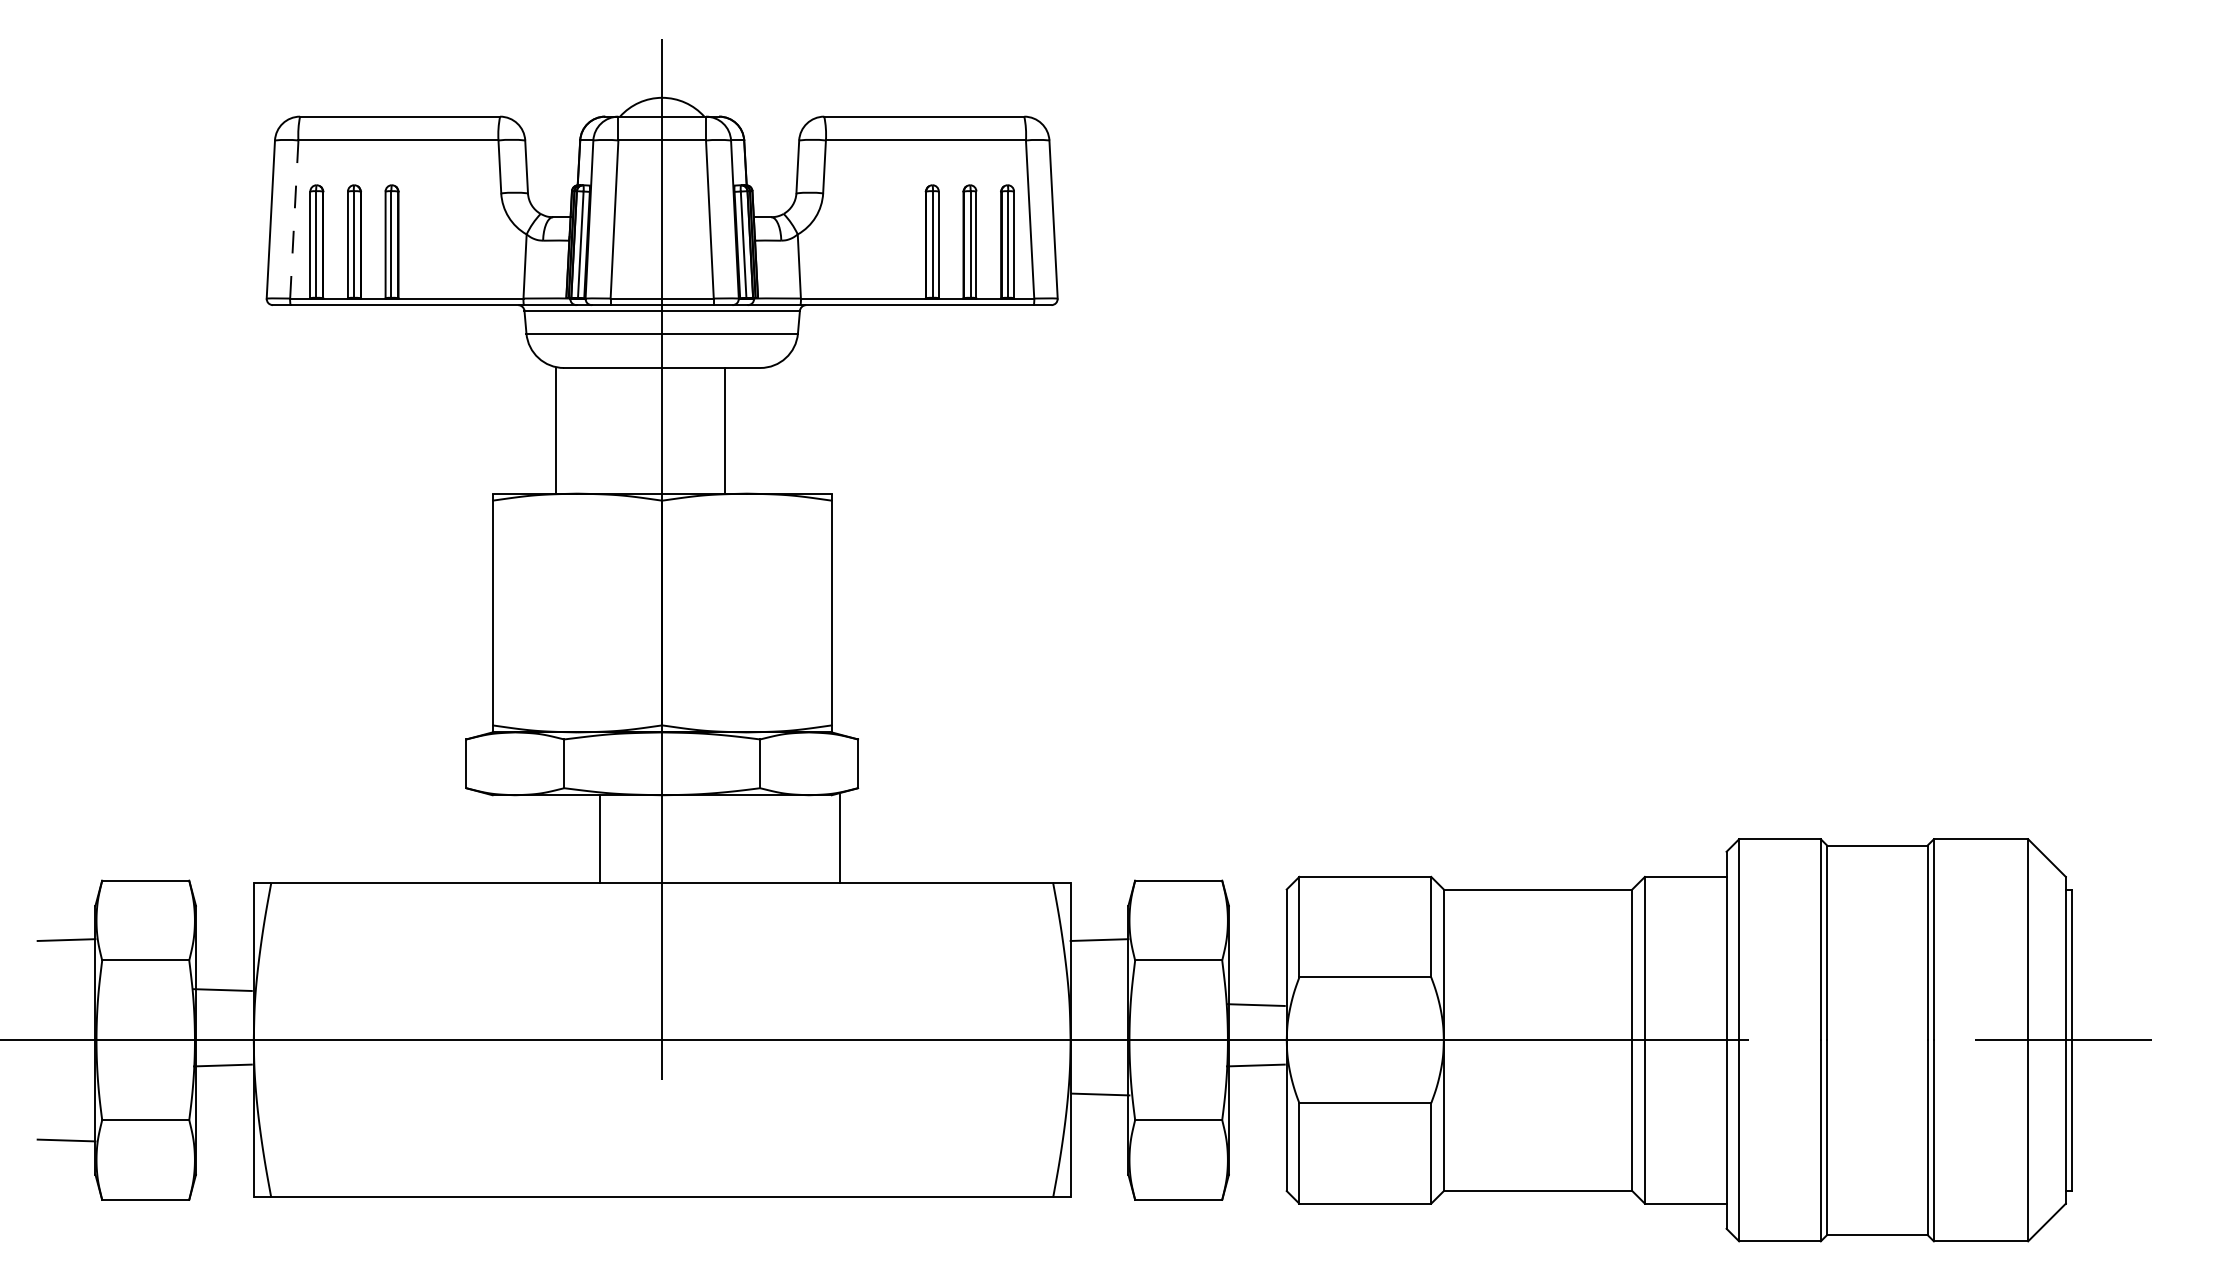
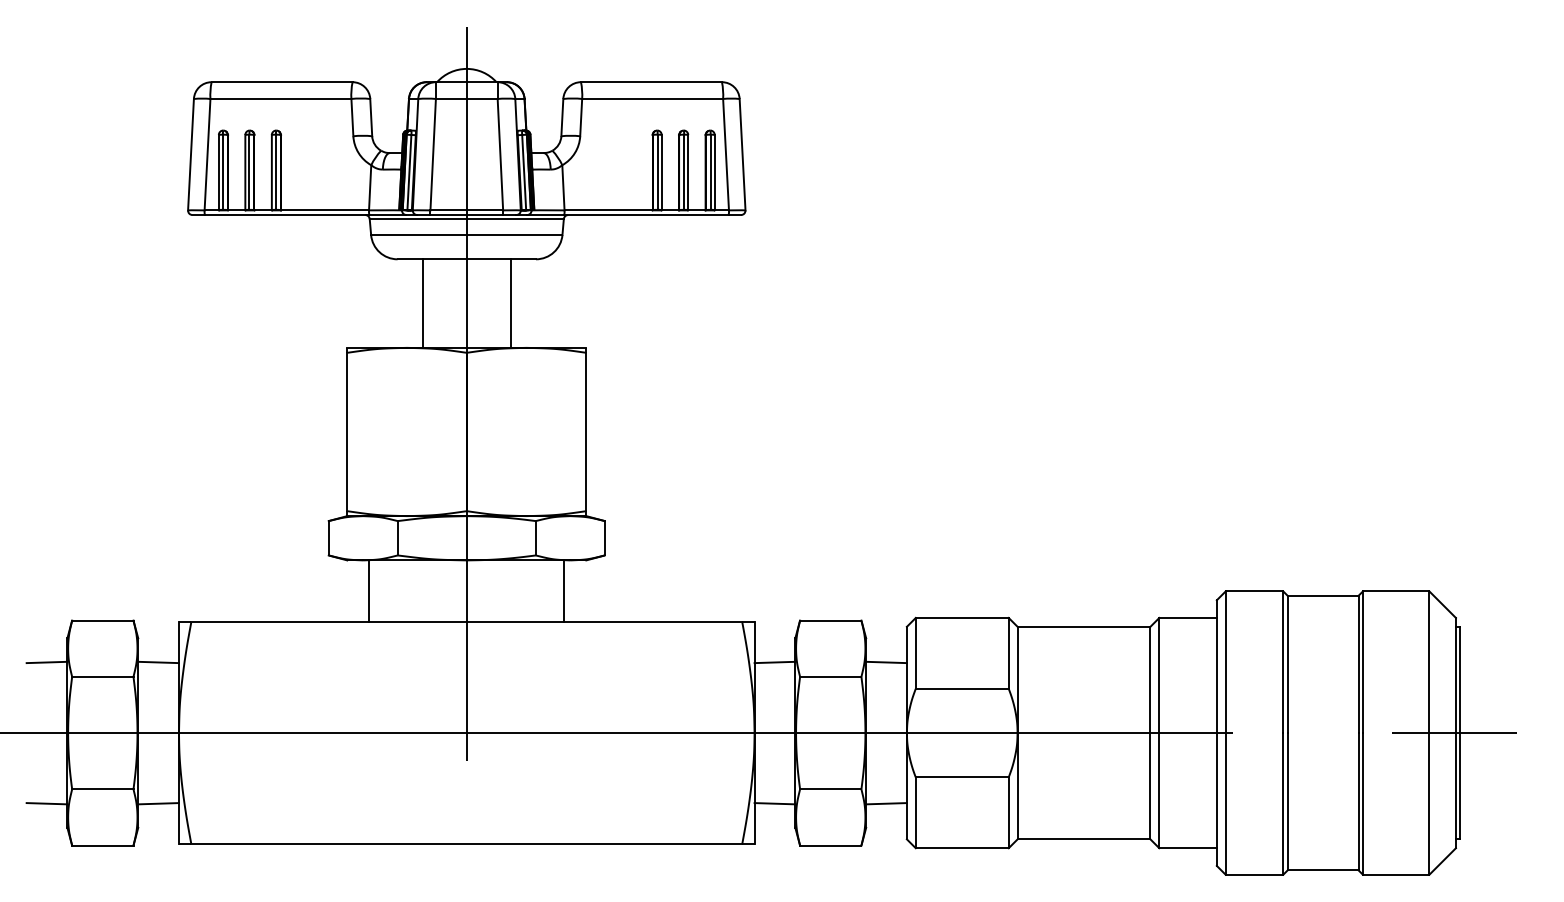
line: (294, 220) -> (207, 155), dashed -> solid
line: (556, 430) -> (422, 303), moved
line: (599, 839) -> (369, 591), moved
line: (840, 839) -> (564, 591), moved
line: (222, 989) -> (158, 662), moved
line: (1255, 1004) -> (886, 662), moved
line: (222, 1065) -> (158, 803), moved
line: (1255, 1065) -> (886, 803), moved
line: (1100, 1094) -> (774, 803), moved

